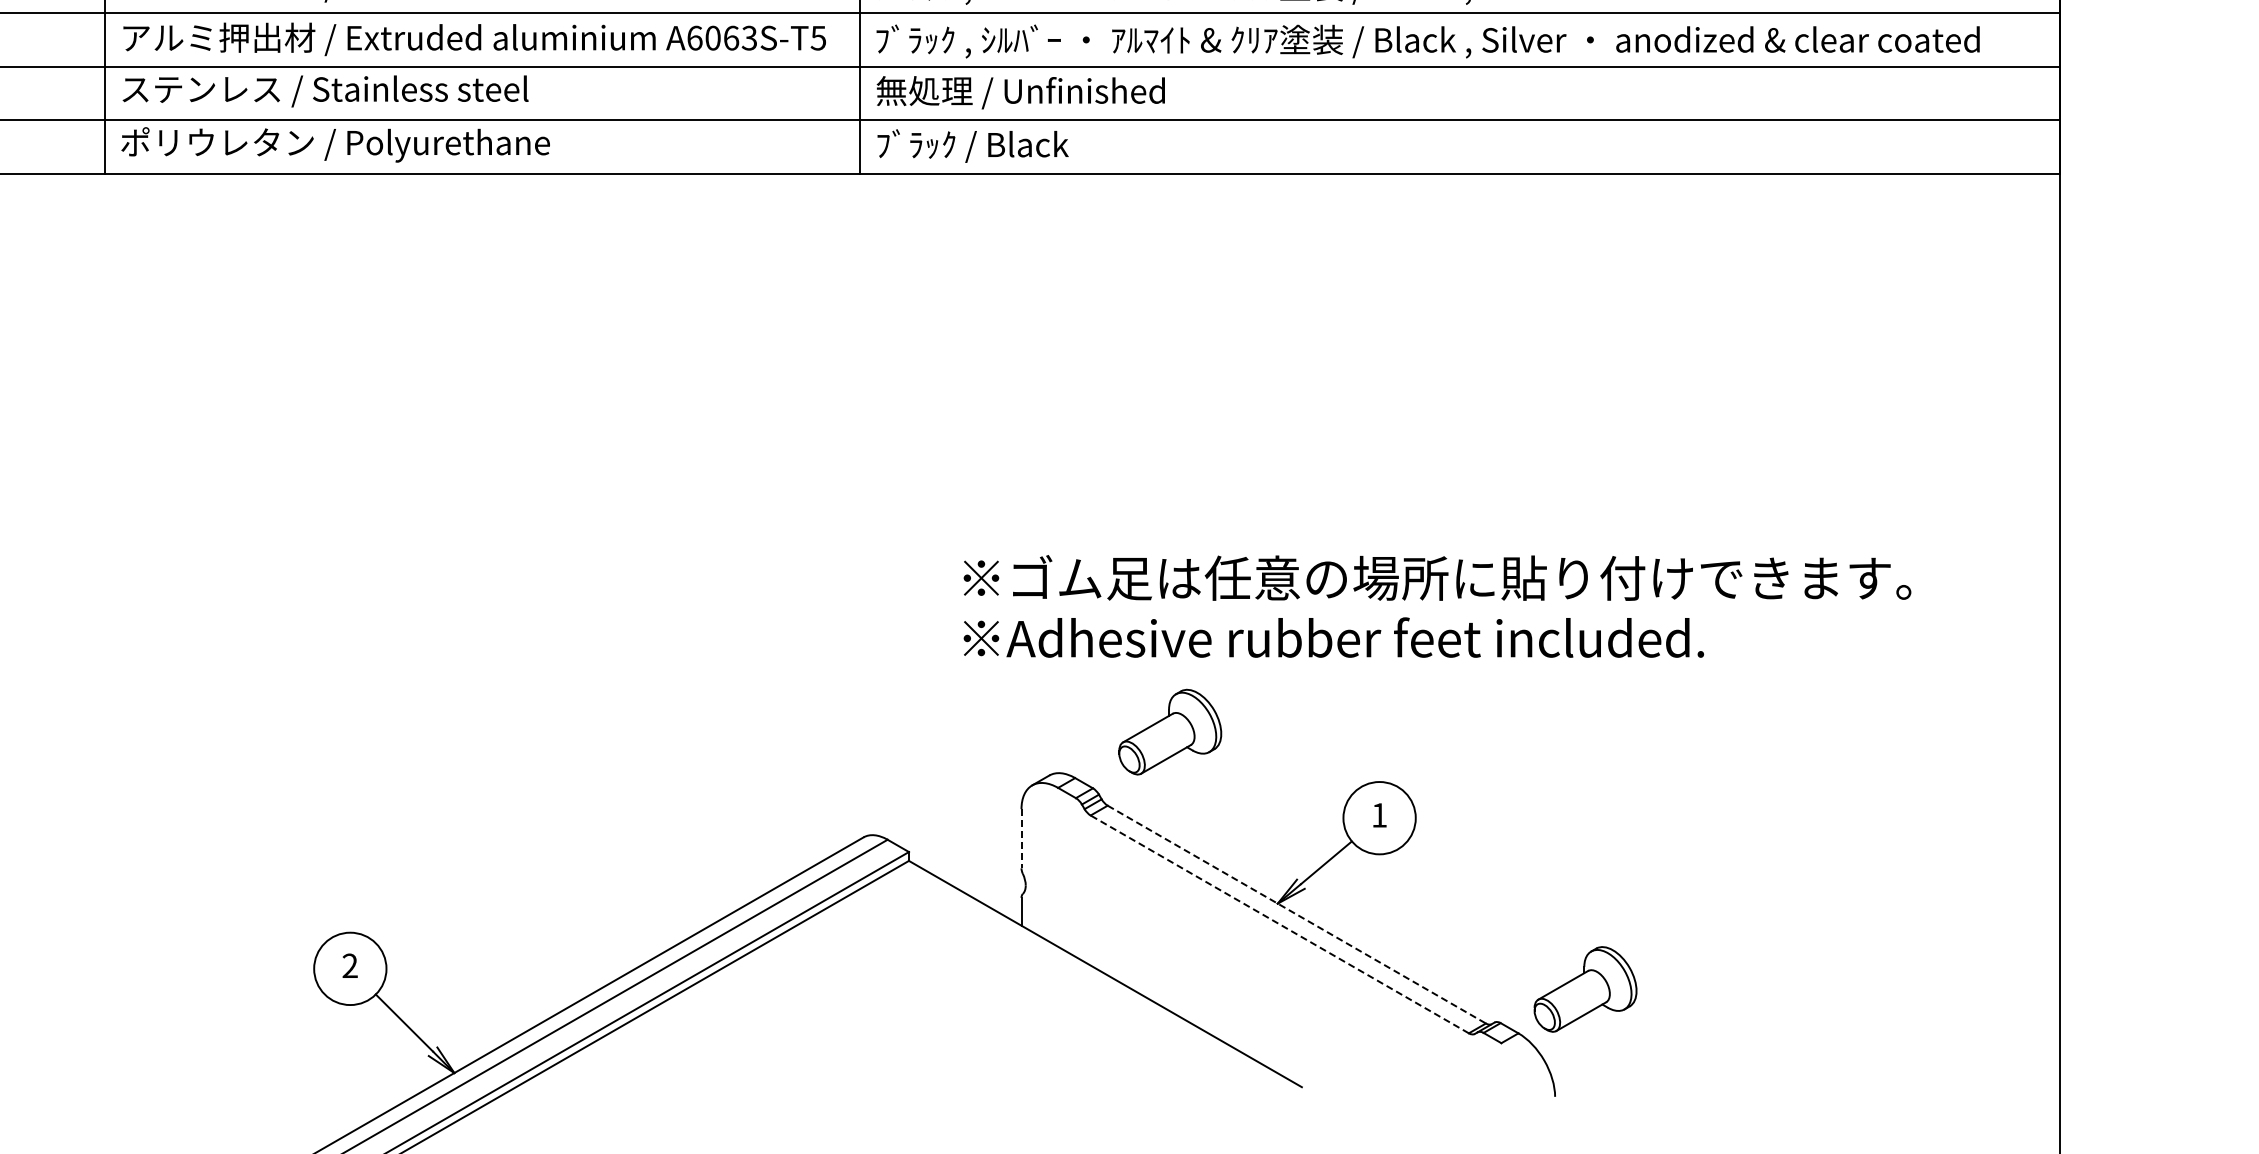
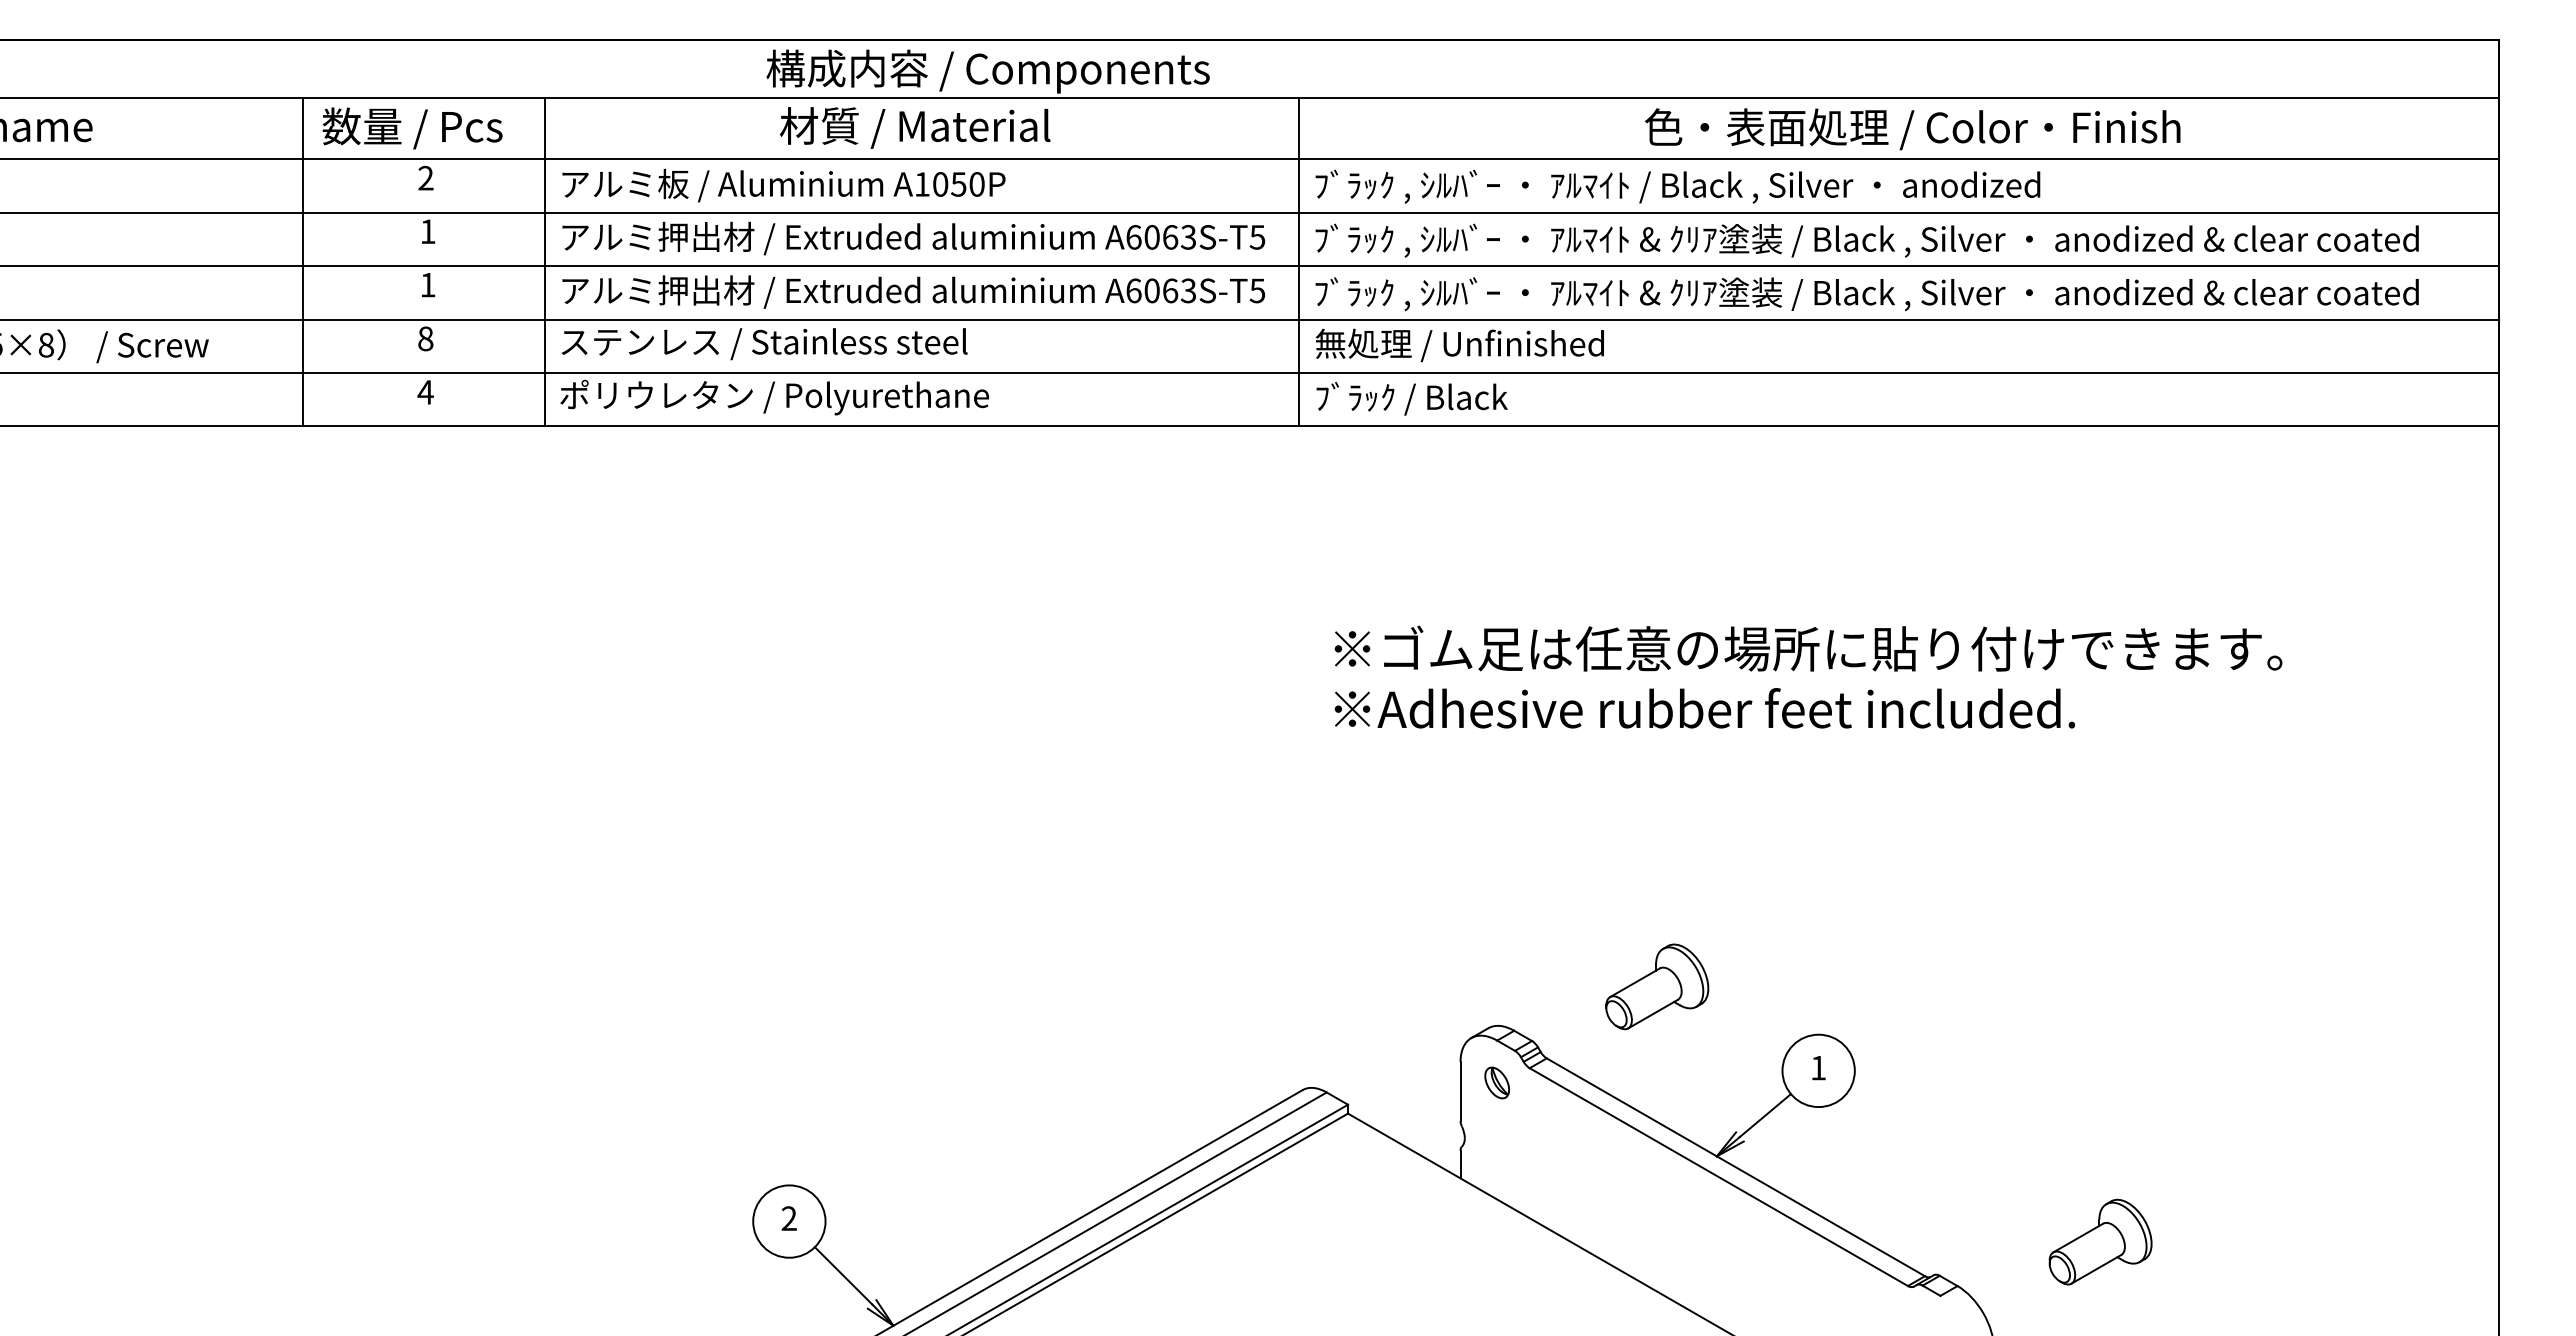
text: (1437, 605) -> (1808, 676), moved
part: (1170, 731) -> (1657, 986), moved
part: (1057, 829) -> (1496, 1082), added
line: (1021, 838) -> (1460, 1091), dashed -> solid
line: (1297, 914) -> (1736, 1167), dashed -> solid
line: (1279, 923) -> (1718, 1176), dashed -> solid
part: (1585, 988) -> (2100, 1241), moved

